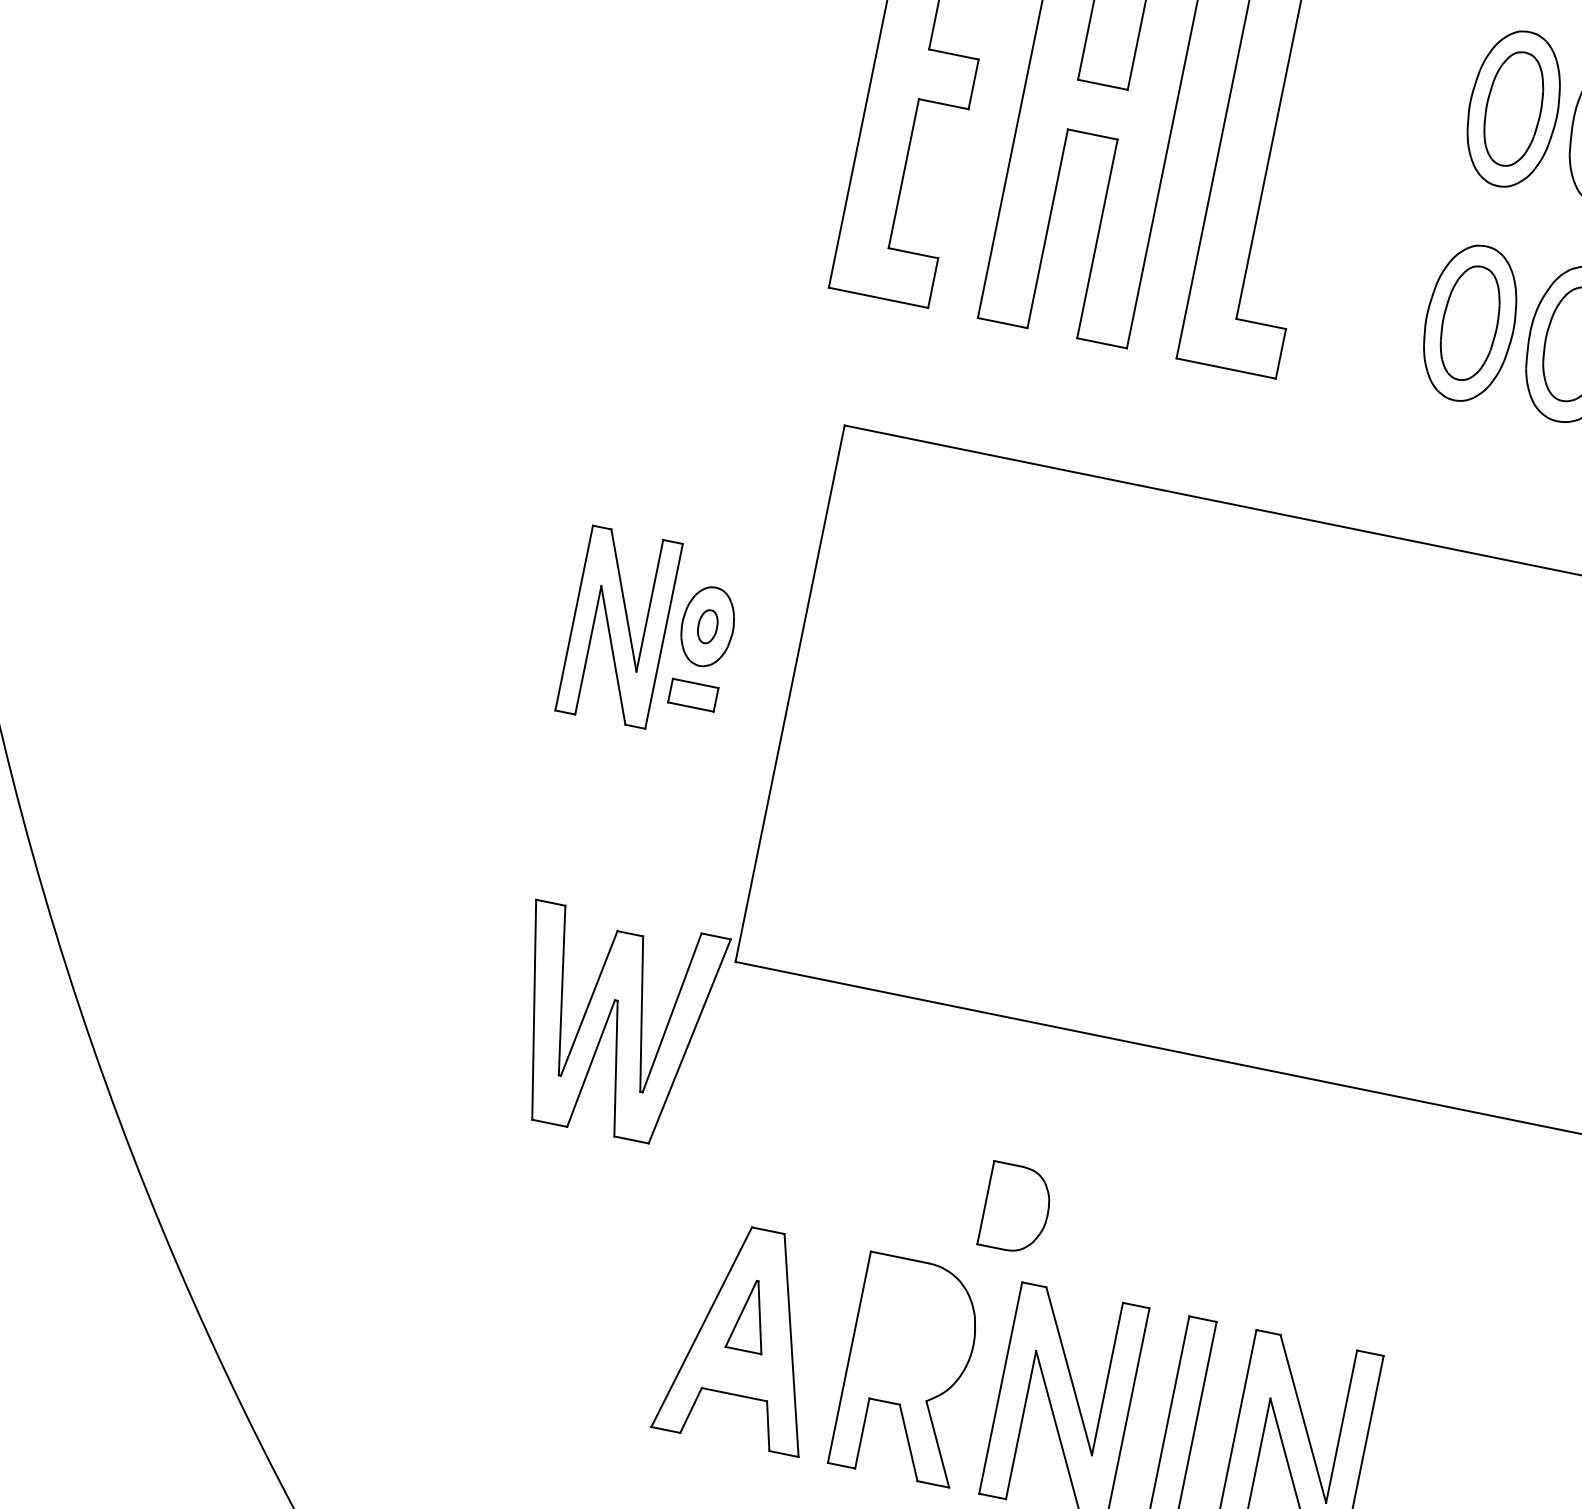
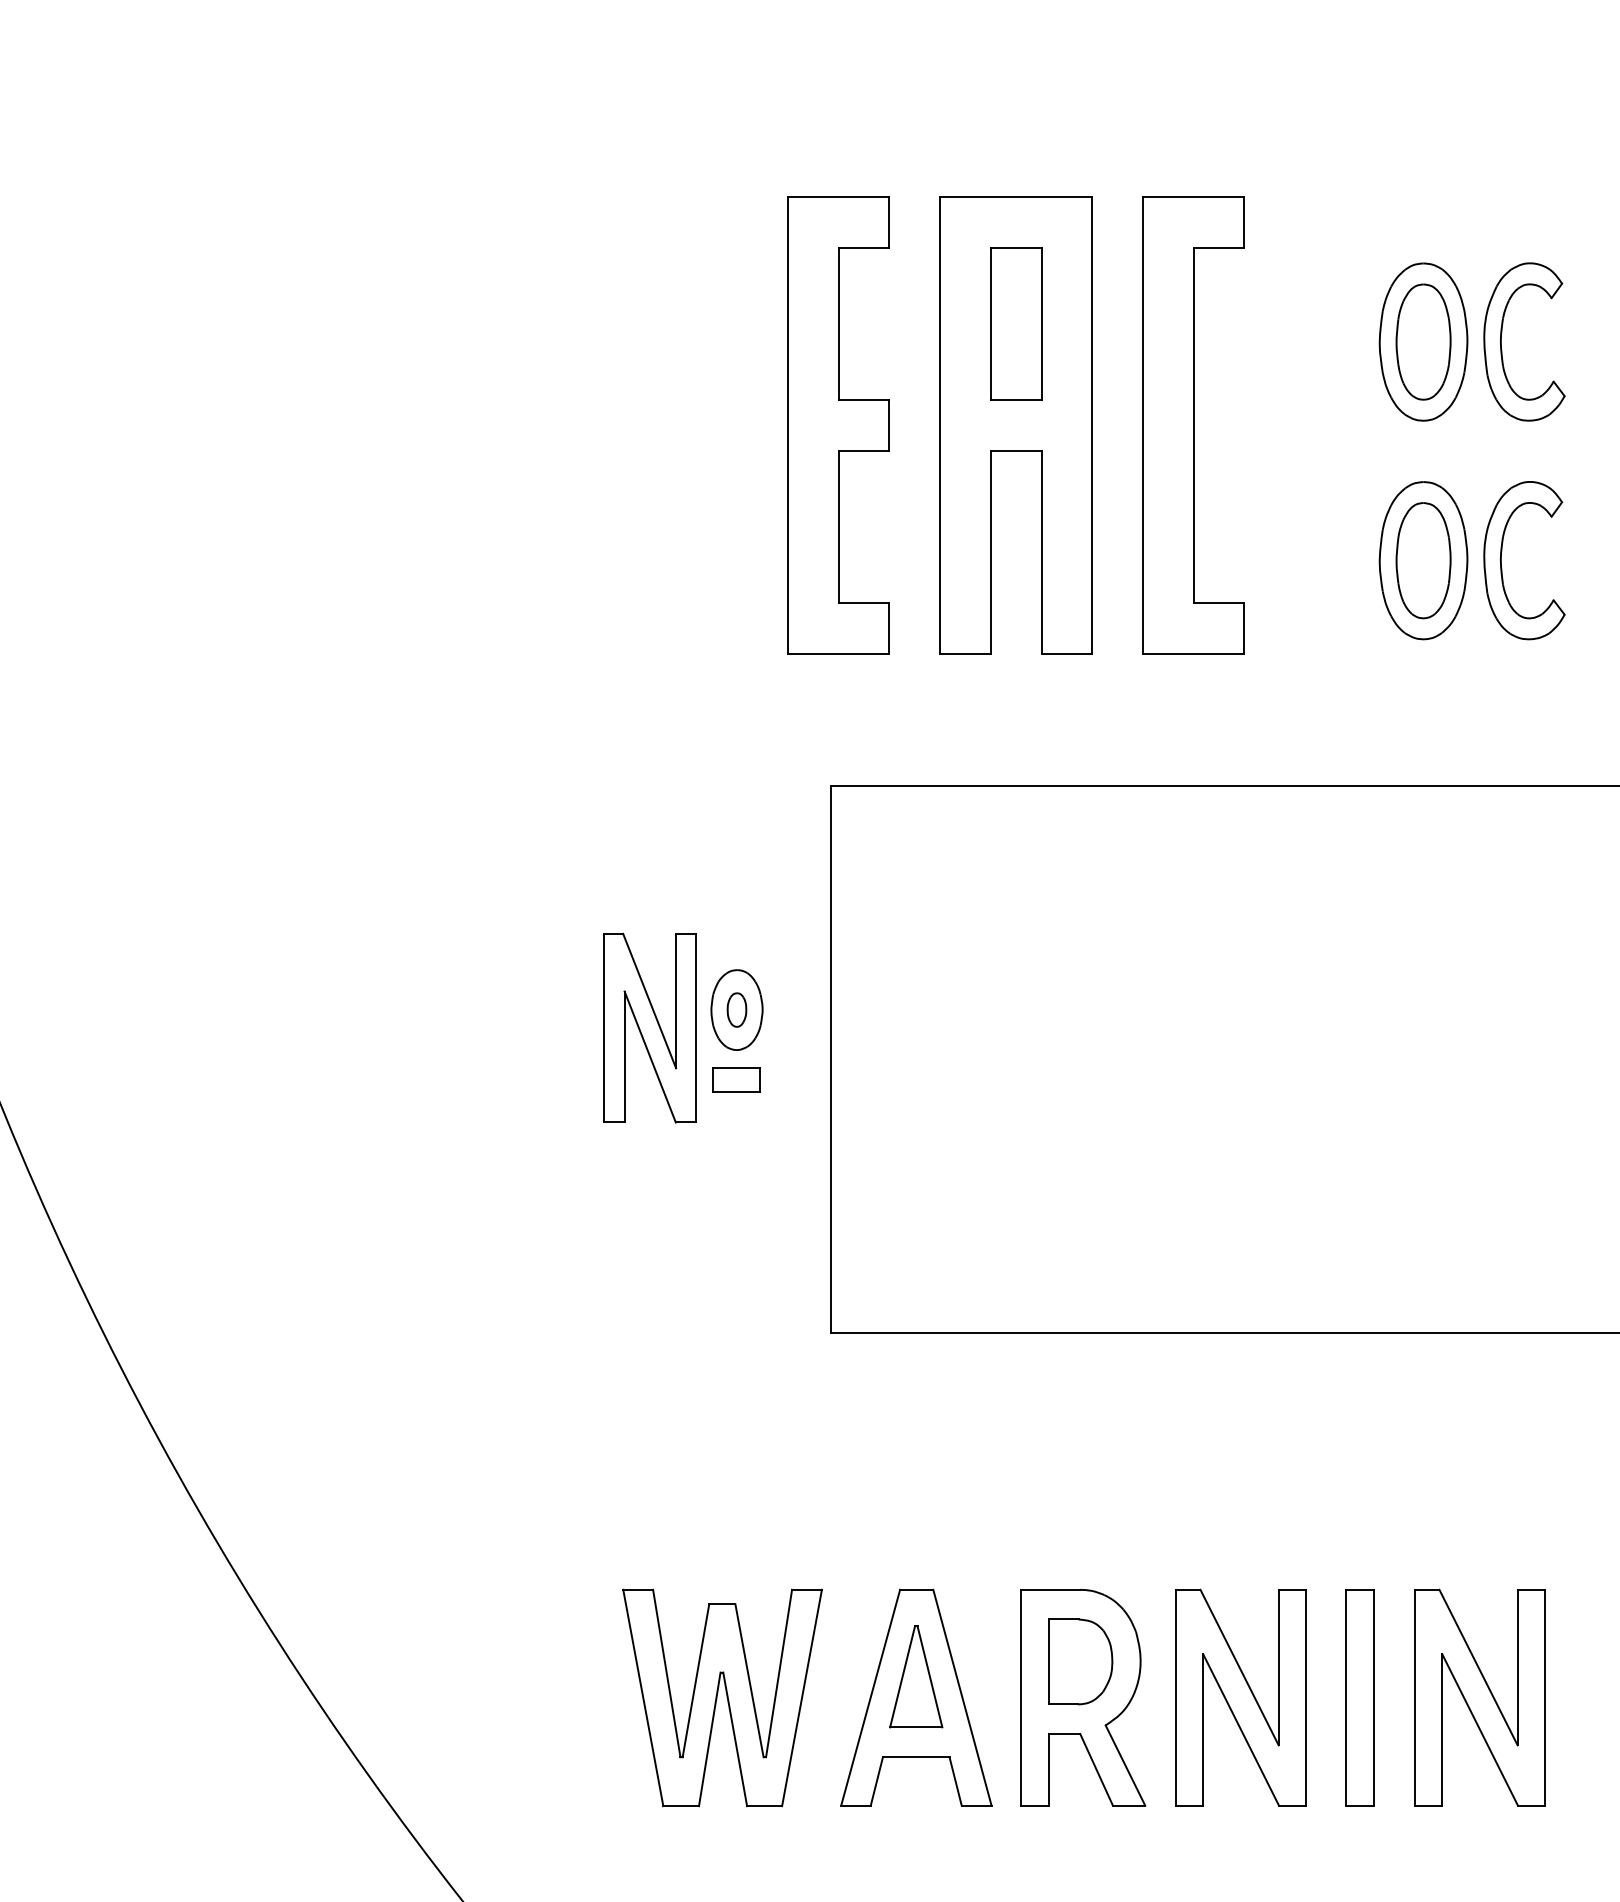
part: (611, 1025) -> (722, 1697), moved
part: (1016, 1208) -> (1080, 1661), moved
part: (750, 1315) -> (916, 1676), size x1.43

